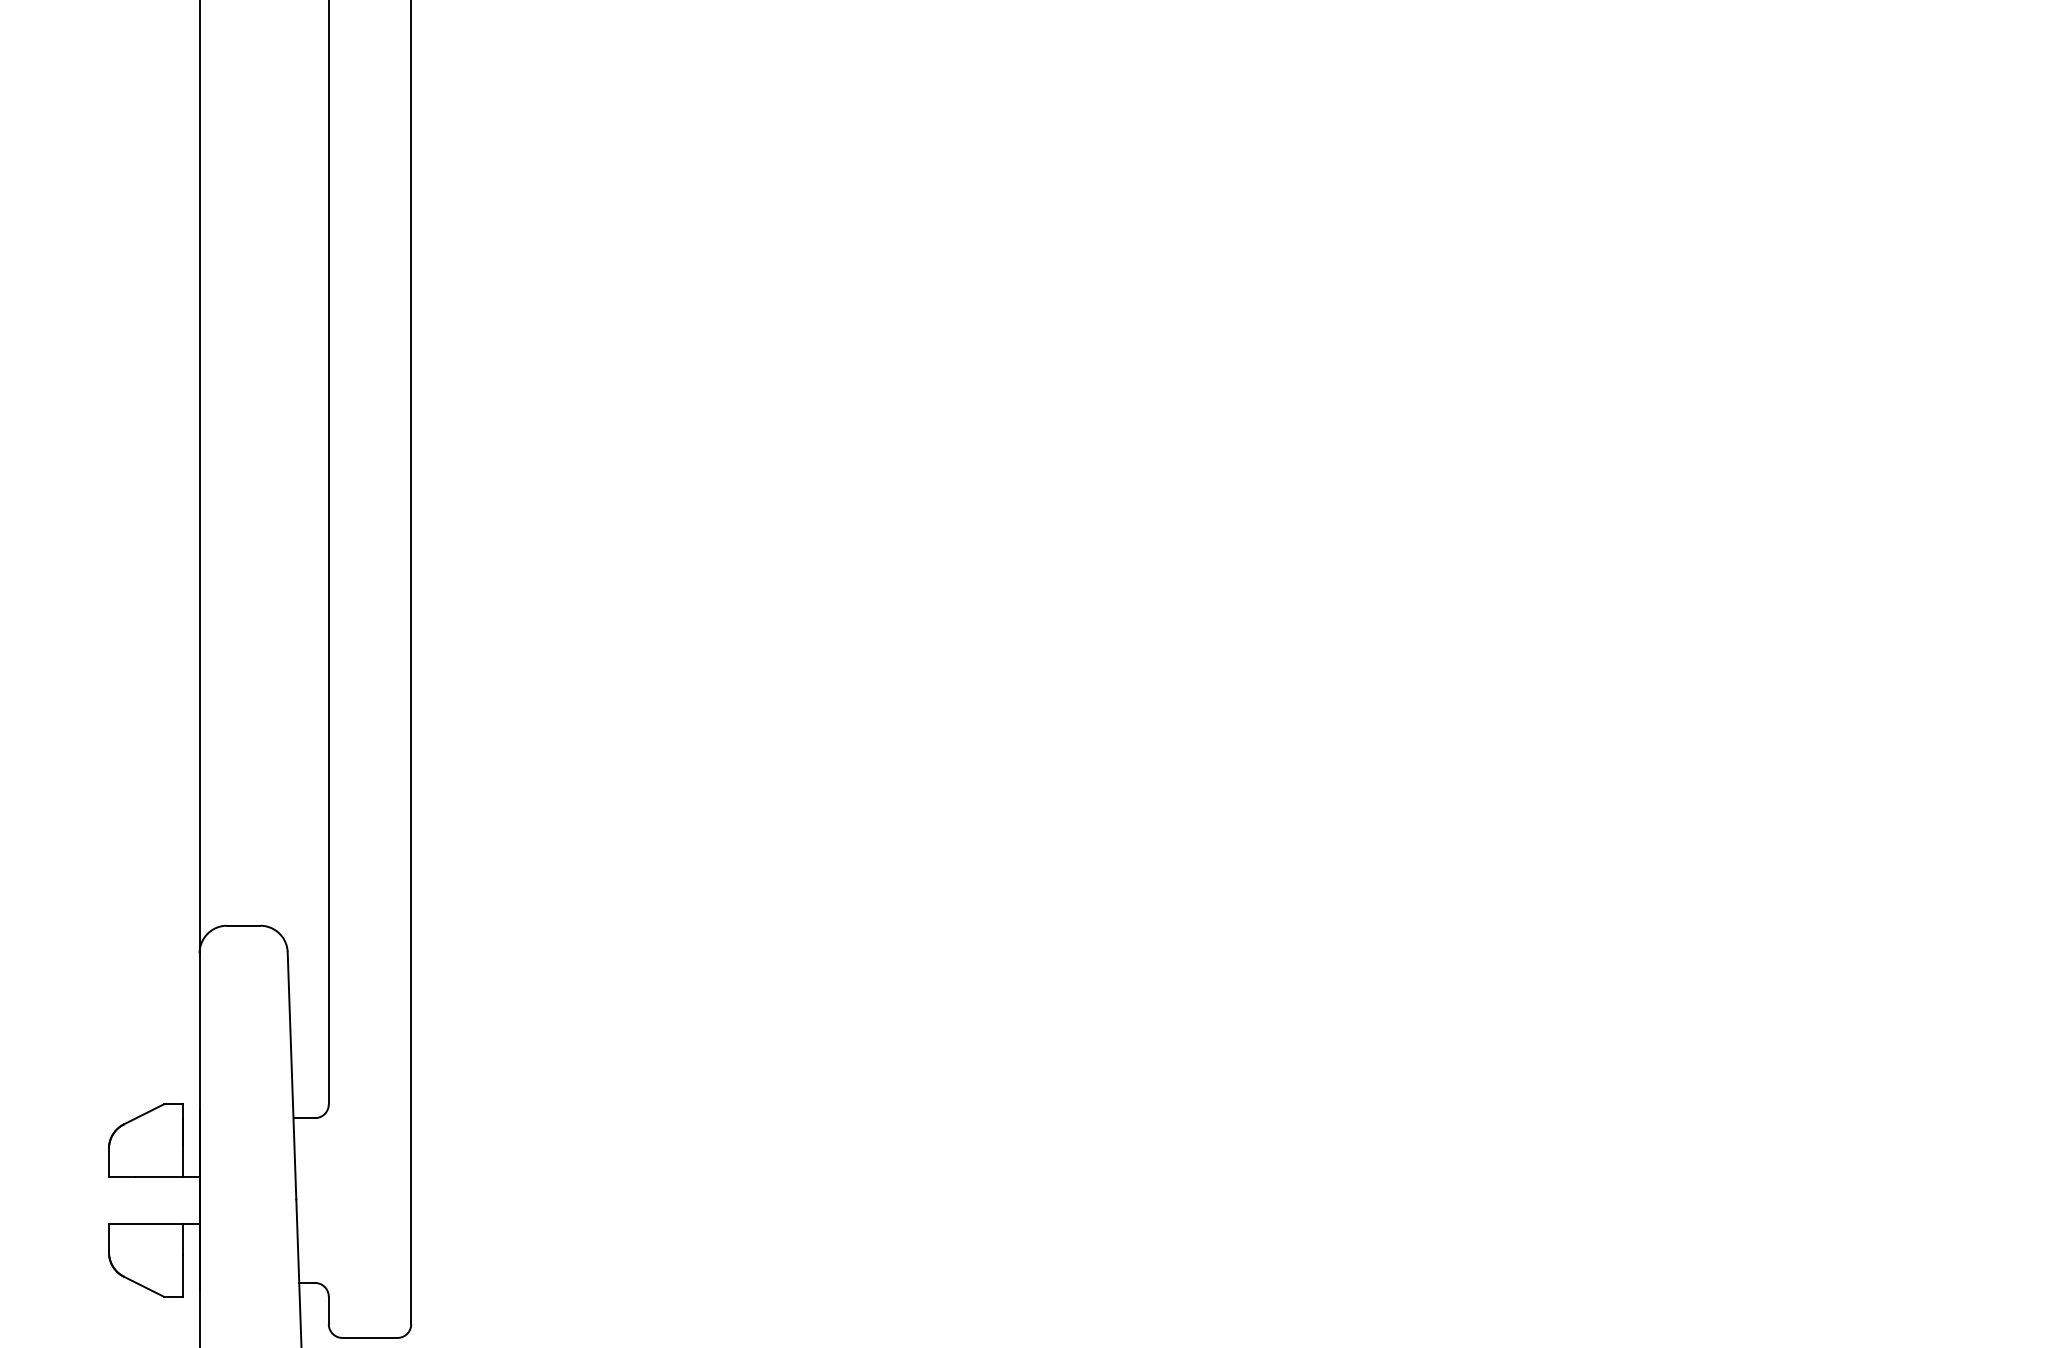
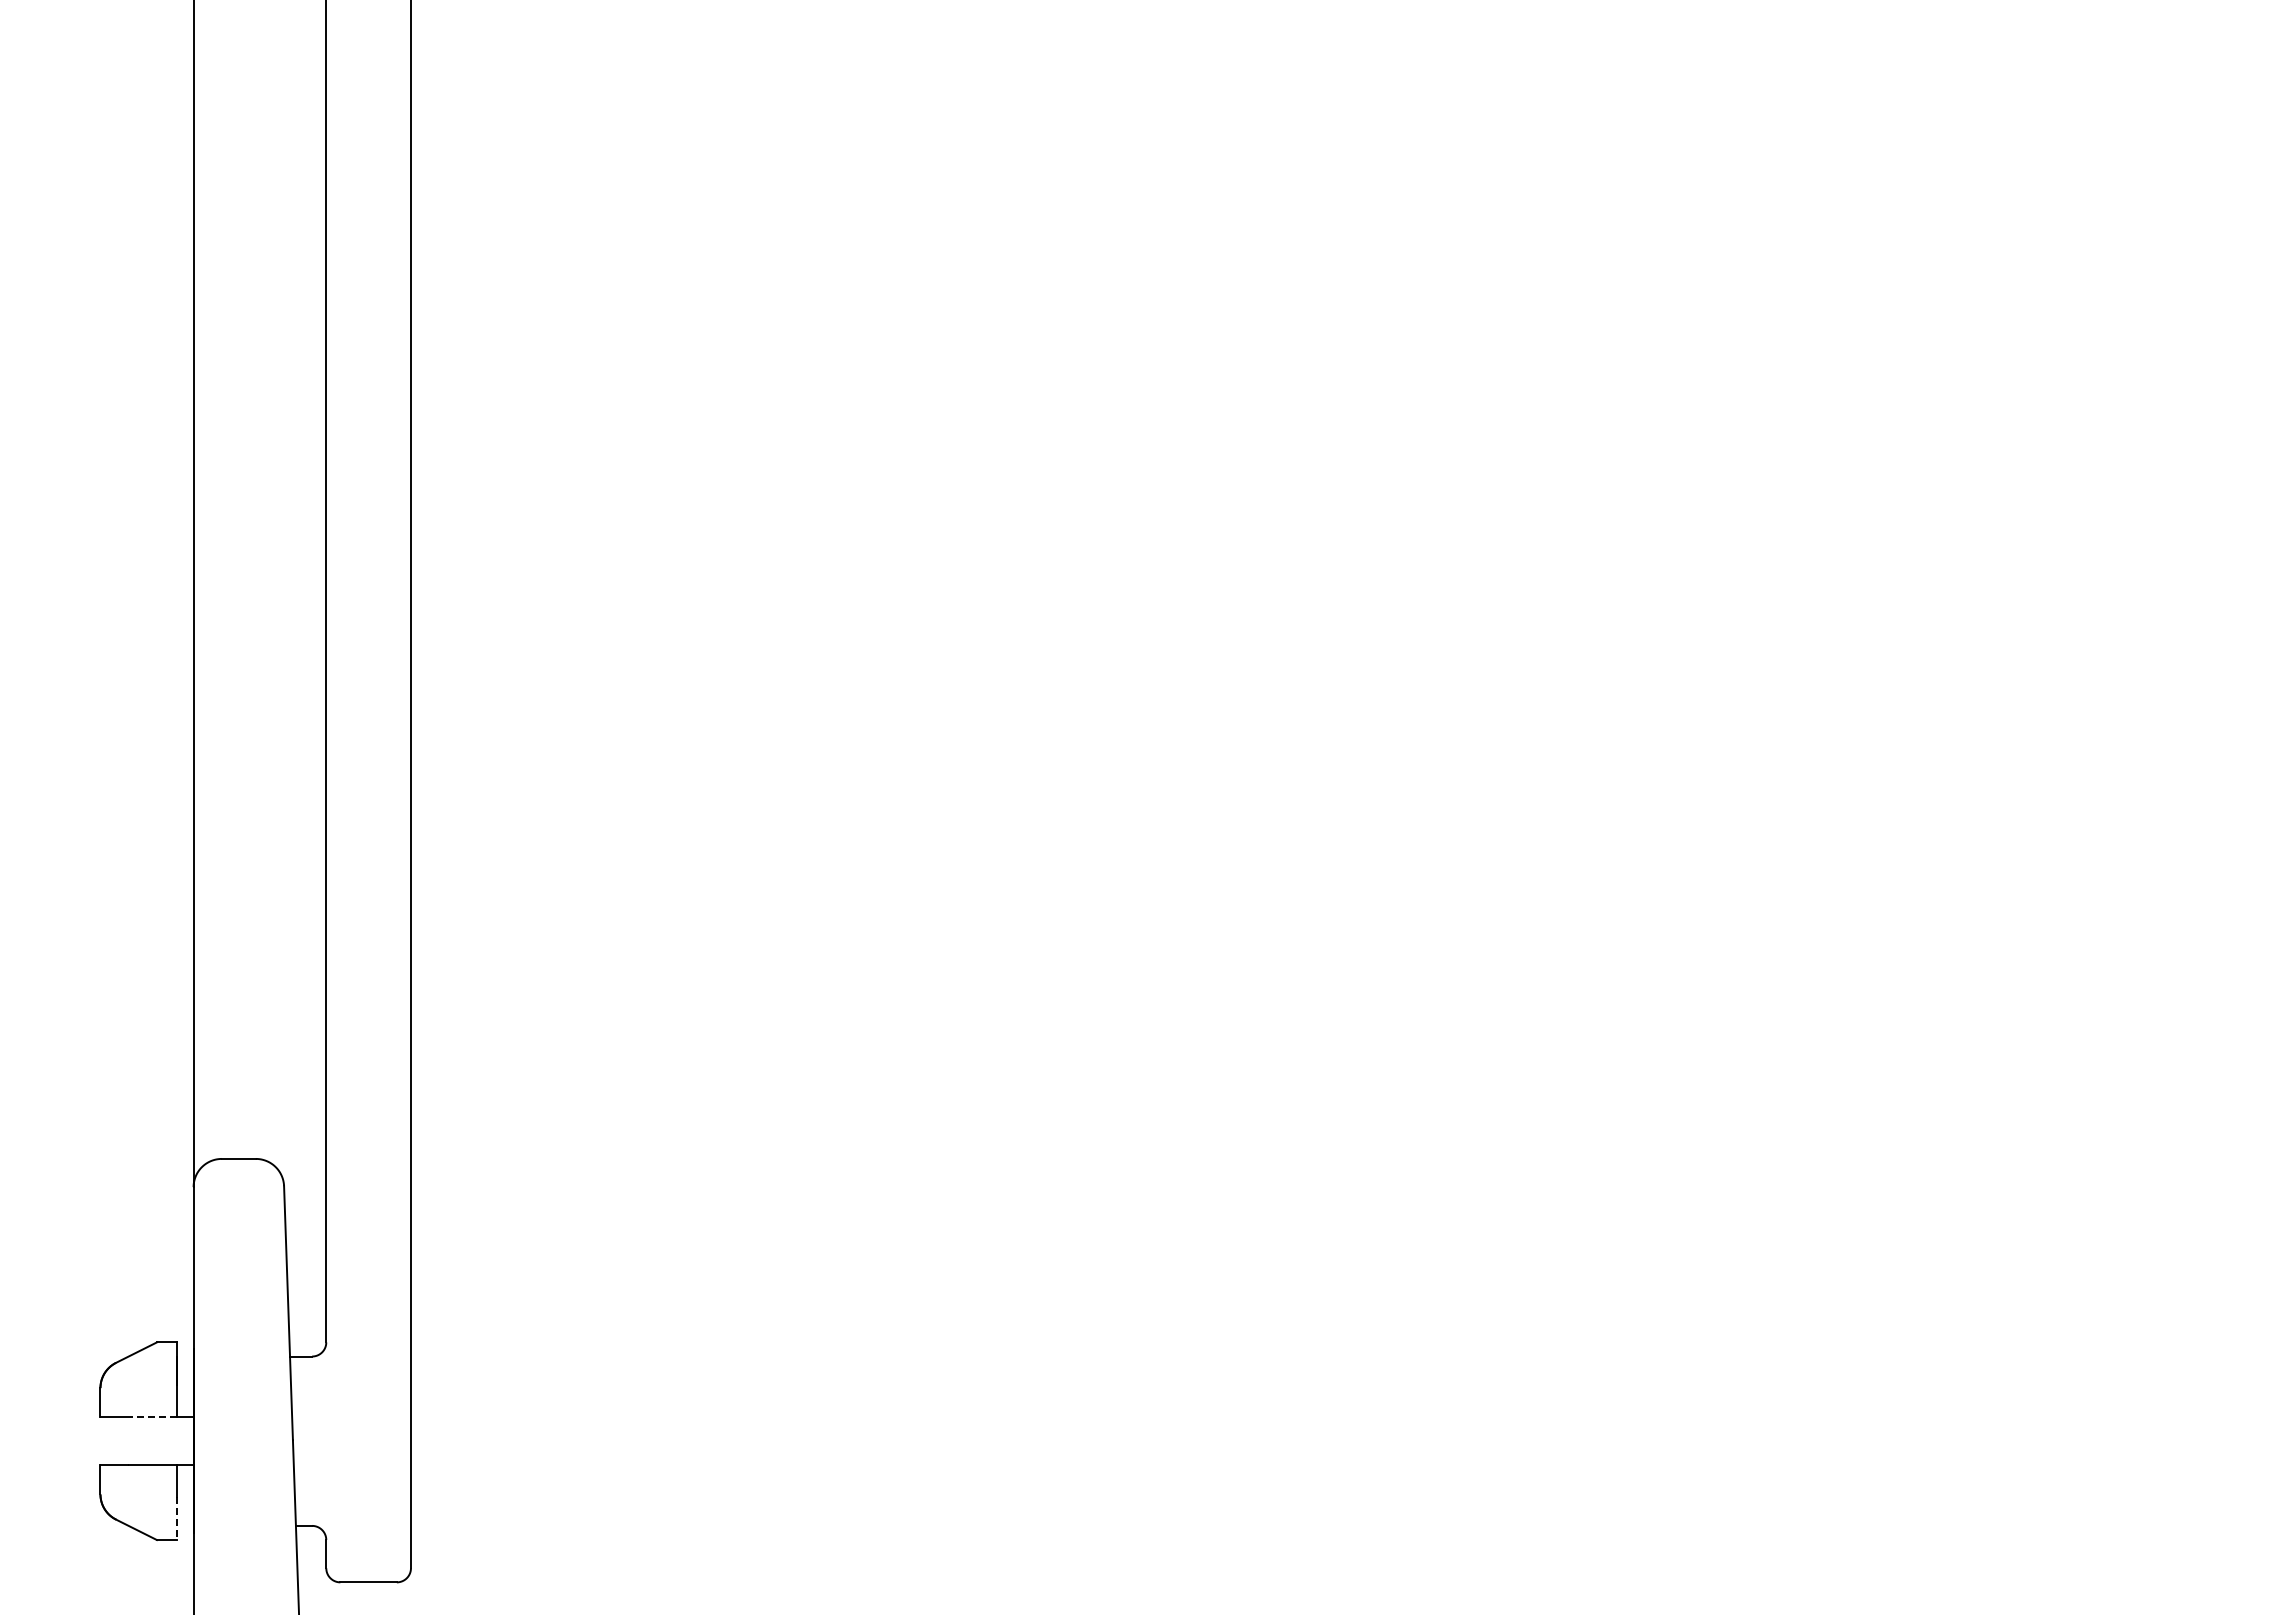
line: (159, 1177) -> (152, 1417), solid -> dashed
line: (182, 1276) -> (176, 1519), solid -> dashed

